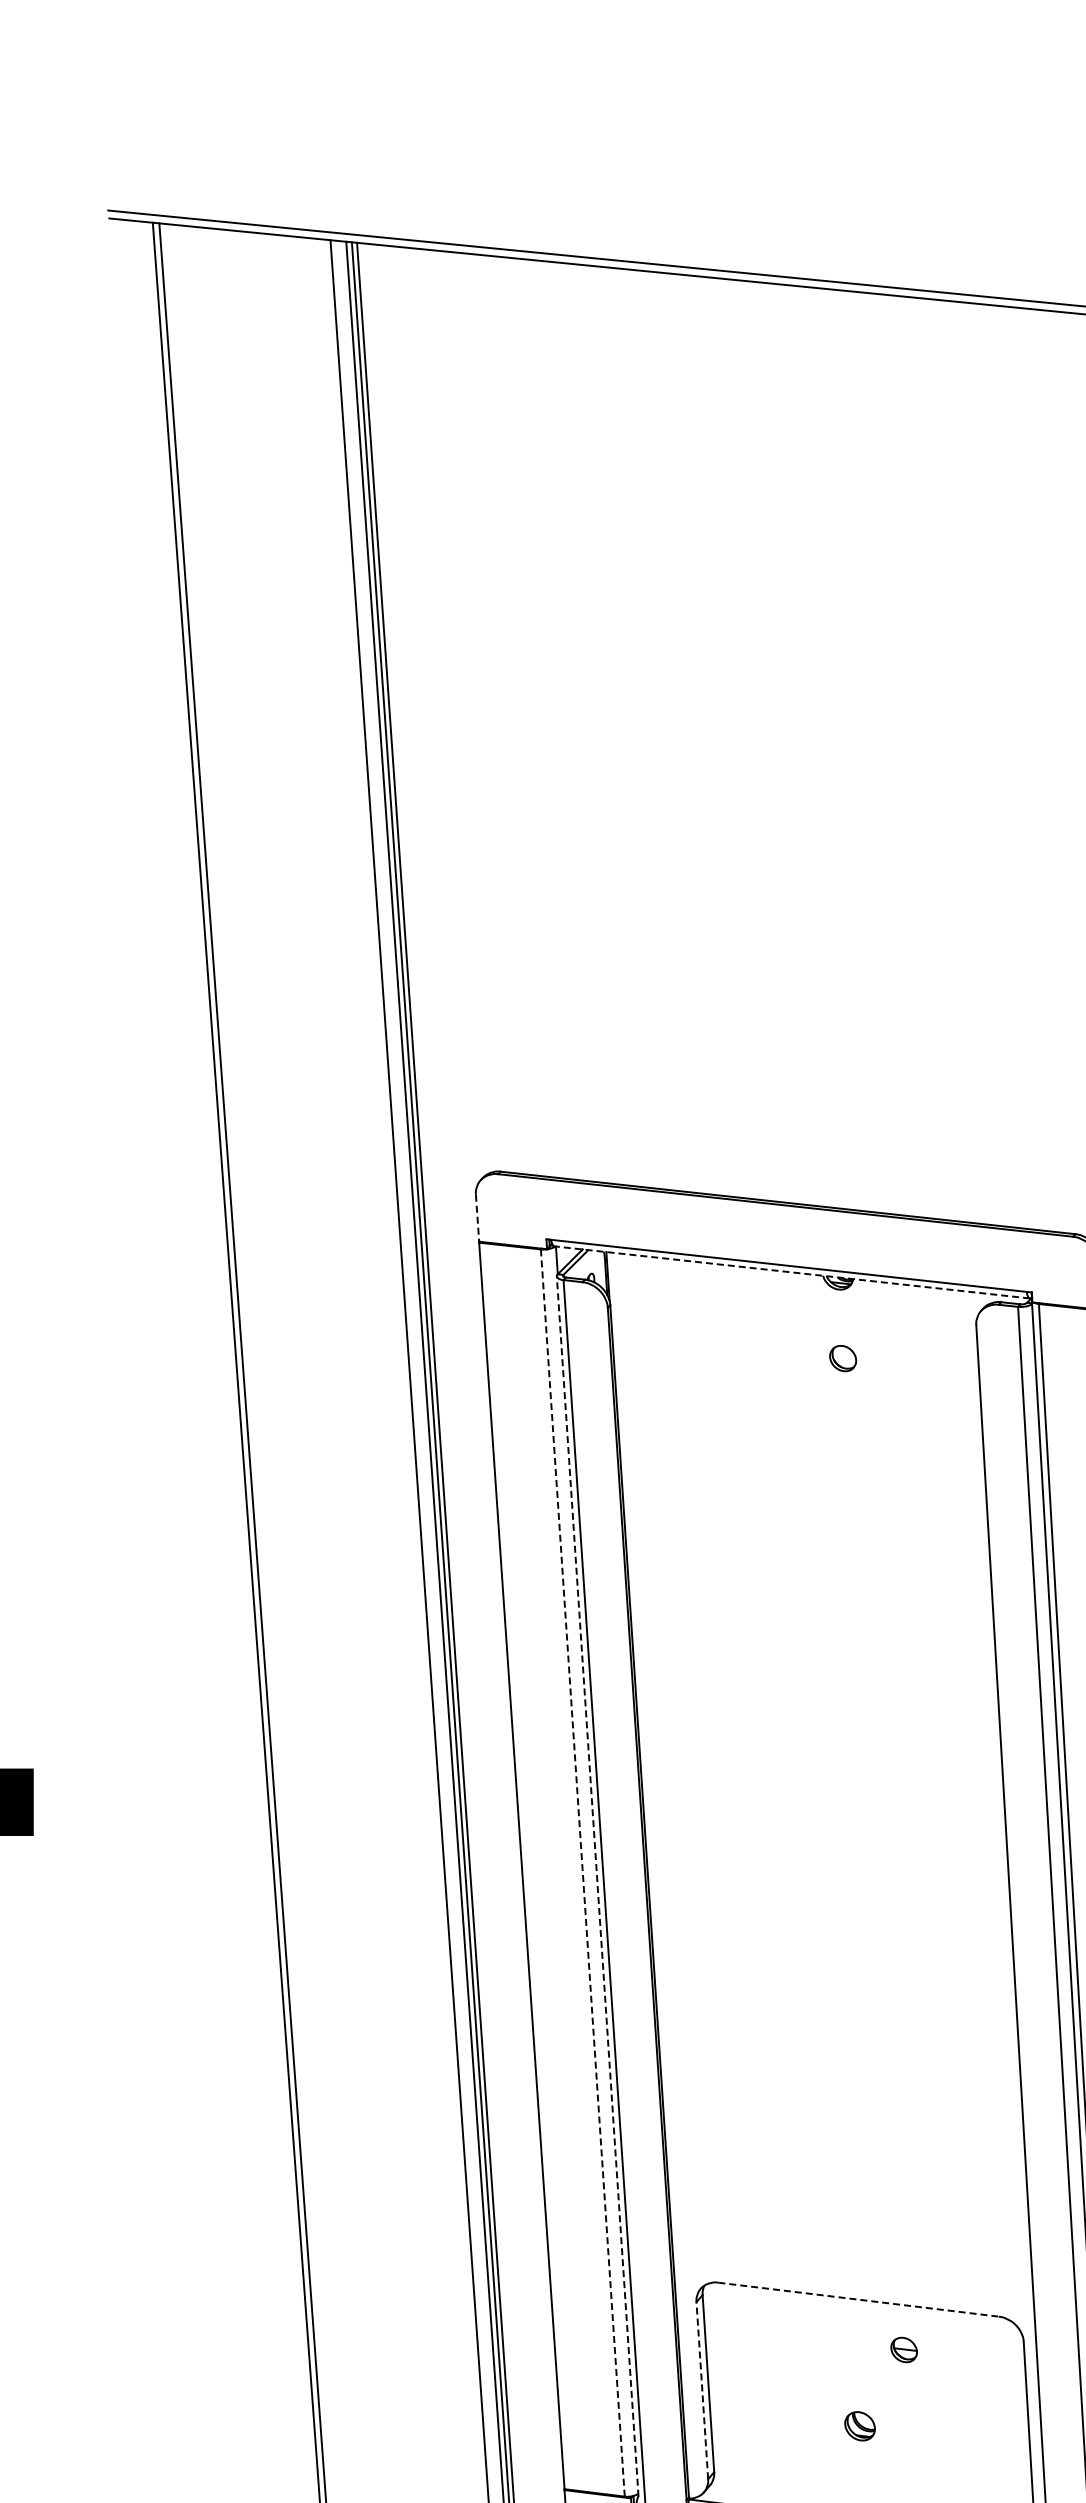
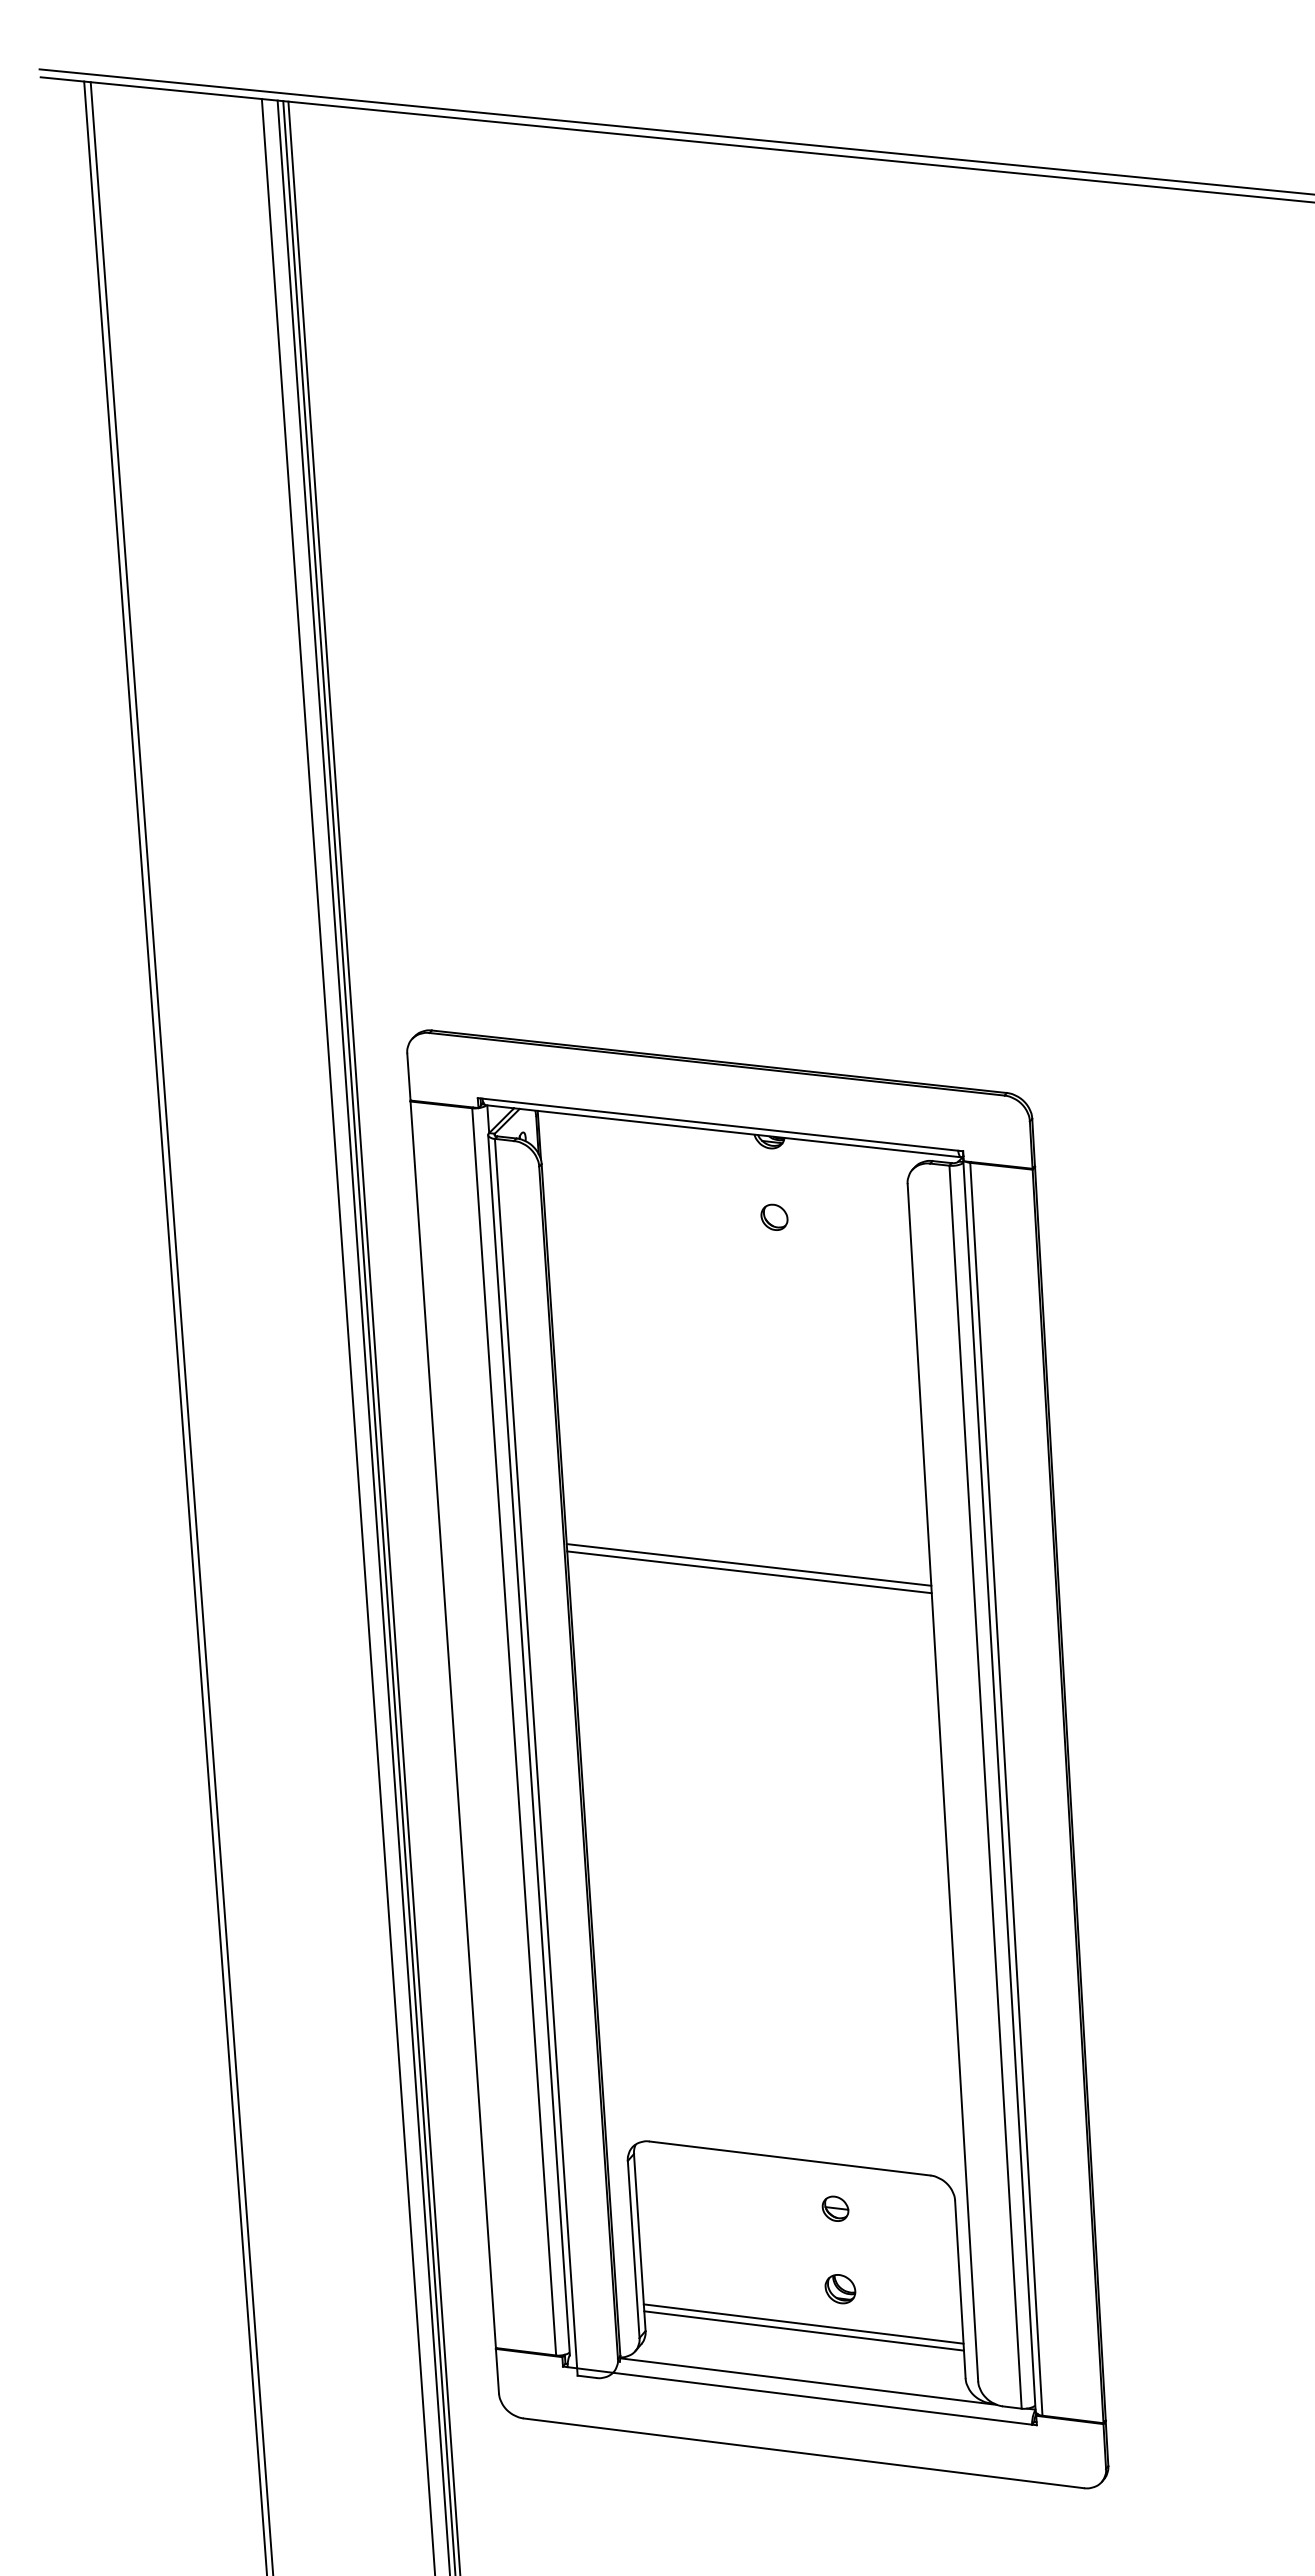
line: (477, 1218) -> (408, 1077), dashed -> solid
line: (792, 1272) -> (723, 1131), dashed -> solid
line: (817, 1705) -> (748, 1564), added
line: (818, 1713) -> (749, 1572), added
line: (583, 1872) -> (514, 1731), dashed -> solid
line: (598, 1885) -> (529, 1744), dashed -> solid
line: (859, 2299) -> (790, 2158), dashed -> solid
line: (702, 2390) -> (633, 2249), dashed -> solid
part: (860, 2426) -> (840, 2289), moved
line: (872, 2464) -> (803, 2323), added
line: (872, 2471) -> (803, 2330), added

